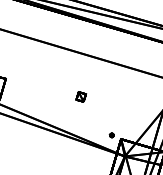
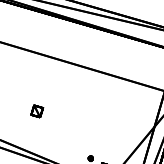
part: (81, 96) -> (37, 110), moved

